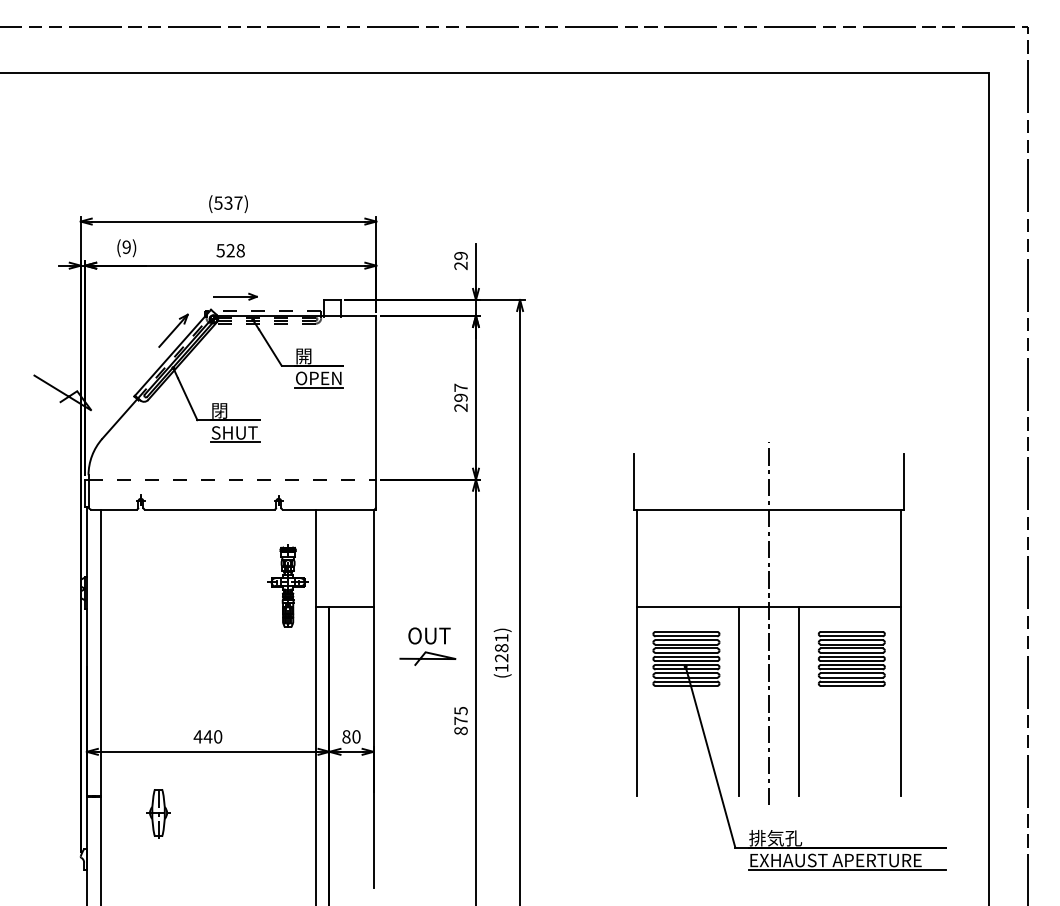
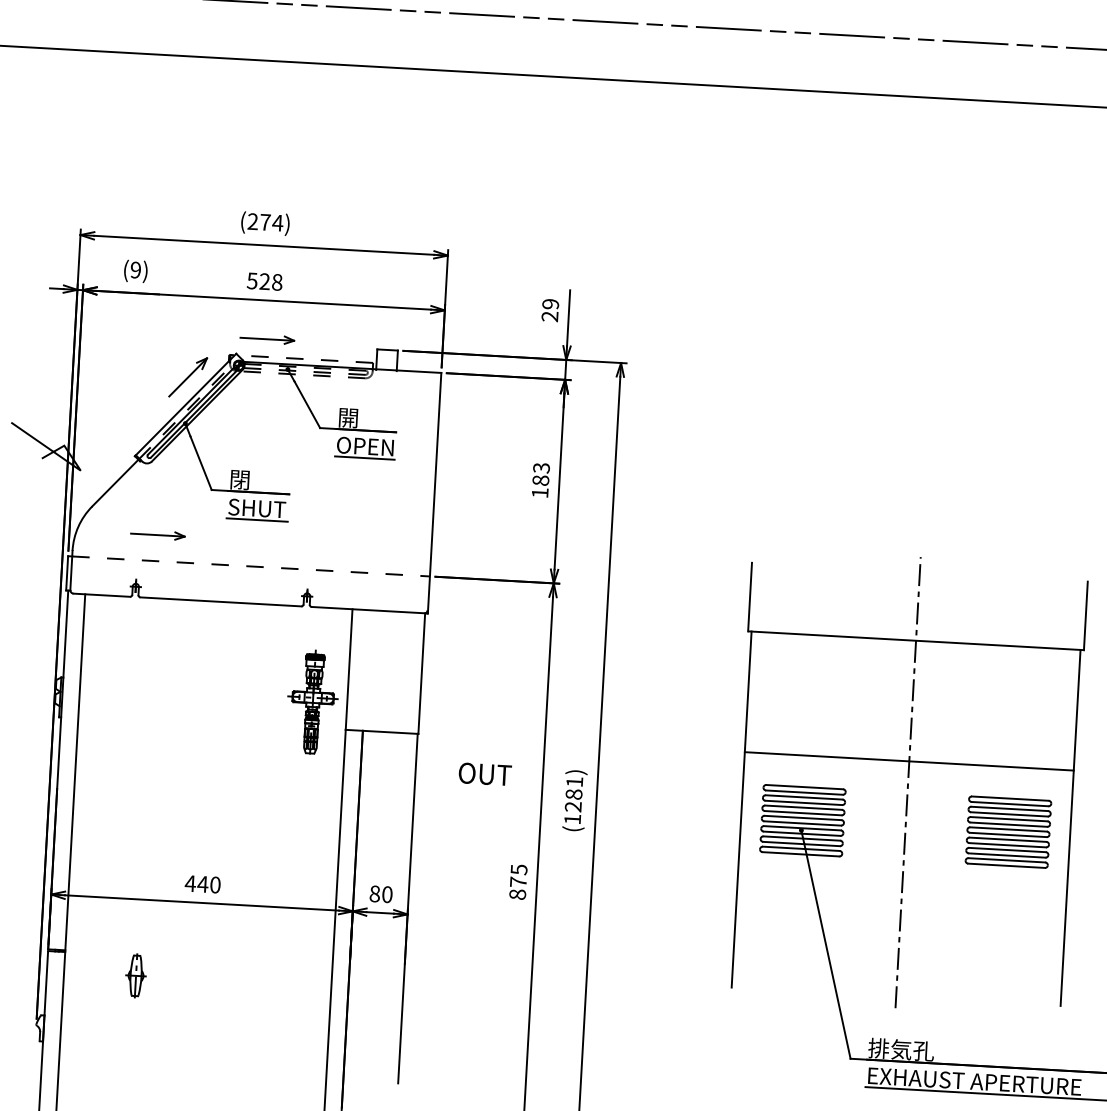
text: (228, 202) -> (265, 221), (537) -> (274)
text: (460, 397) -> (540, 480), 297 -> 183
part: (156, 458) -> (158, 534), added
line: (427, 658) -> (481, 802), removed
line: (738, 700) -> (864, 875), removed
line: (799, 700) -> (940, 880), removed
part: (158, 813) -> (135, 976), size x0.7

